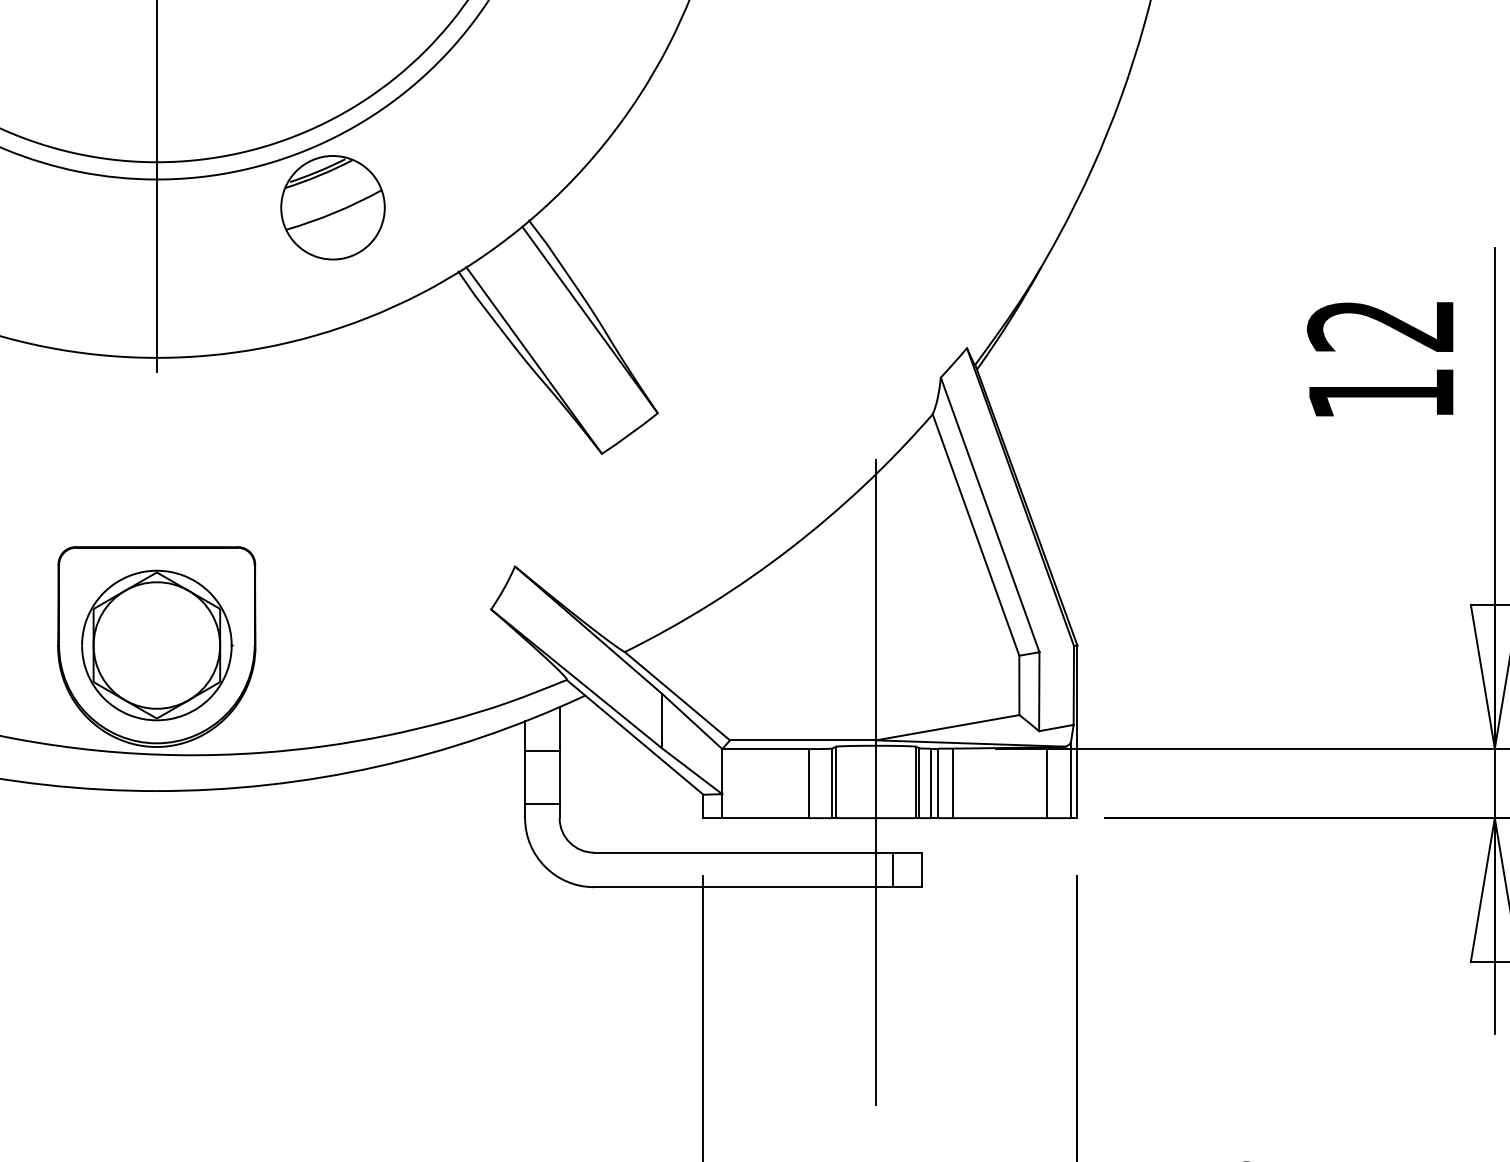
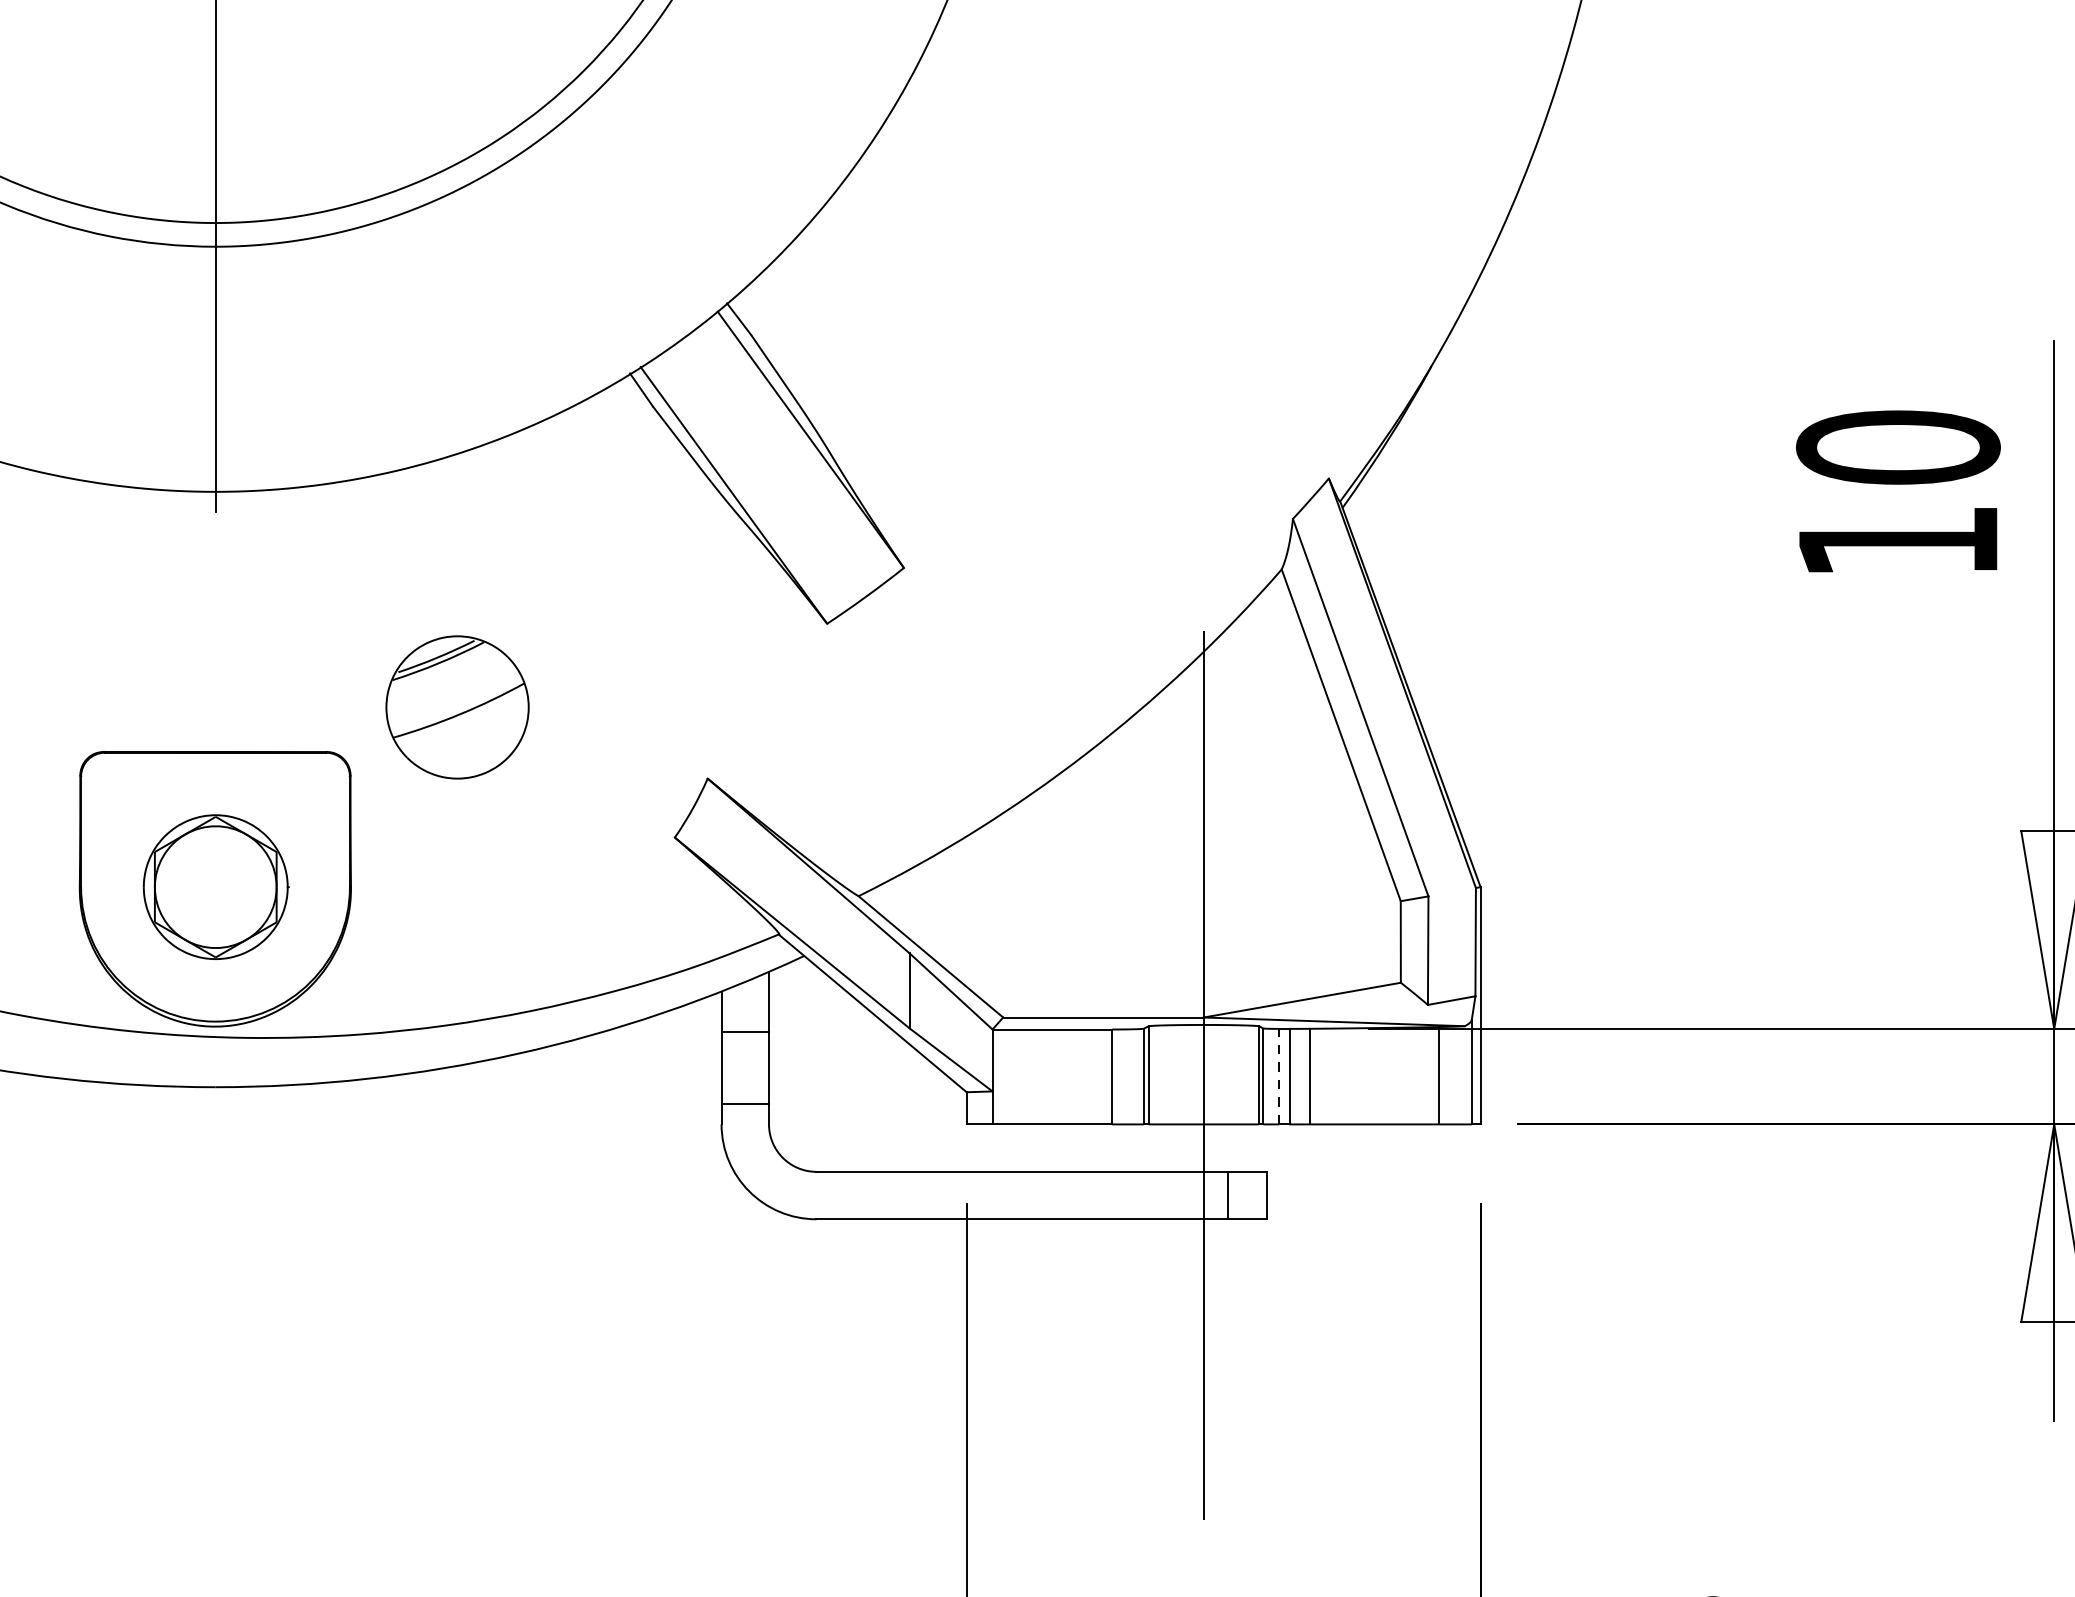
part: (332, 207) -> (456, 707), moved
text: (1380, 325) -> (1897, 447), 12 -> 10
part: (157, 645) -> (216, 887), size x0.7
line: (930, 783) -> (1278, 1076), solid -> dashed

